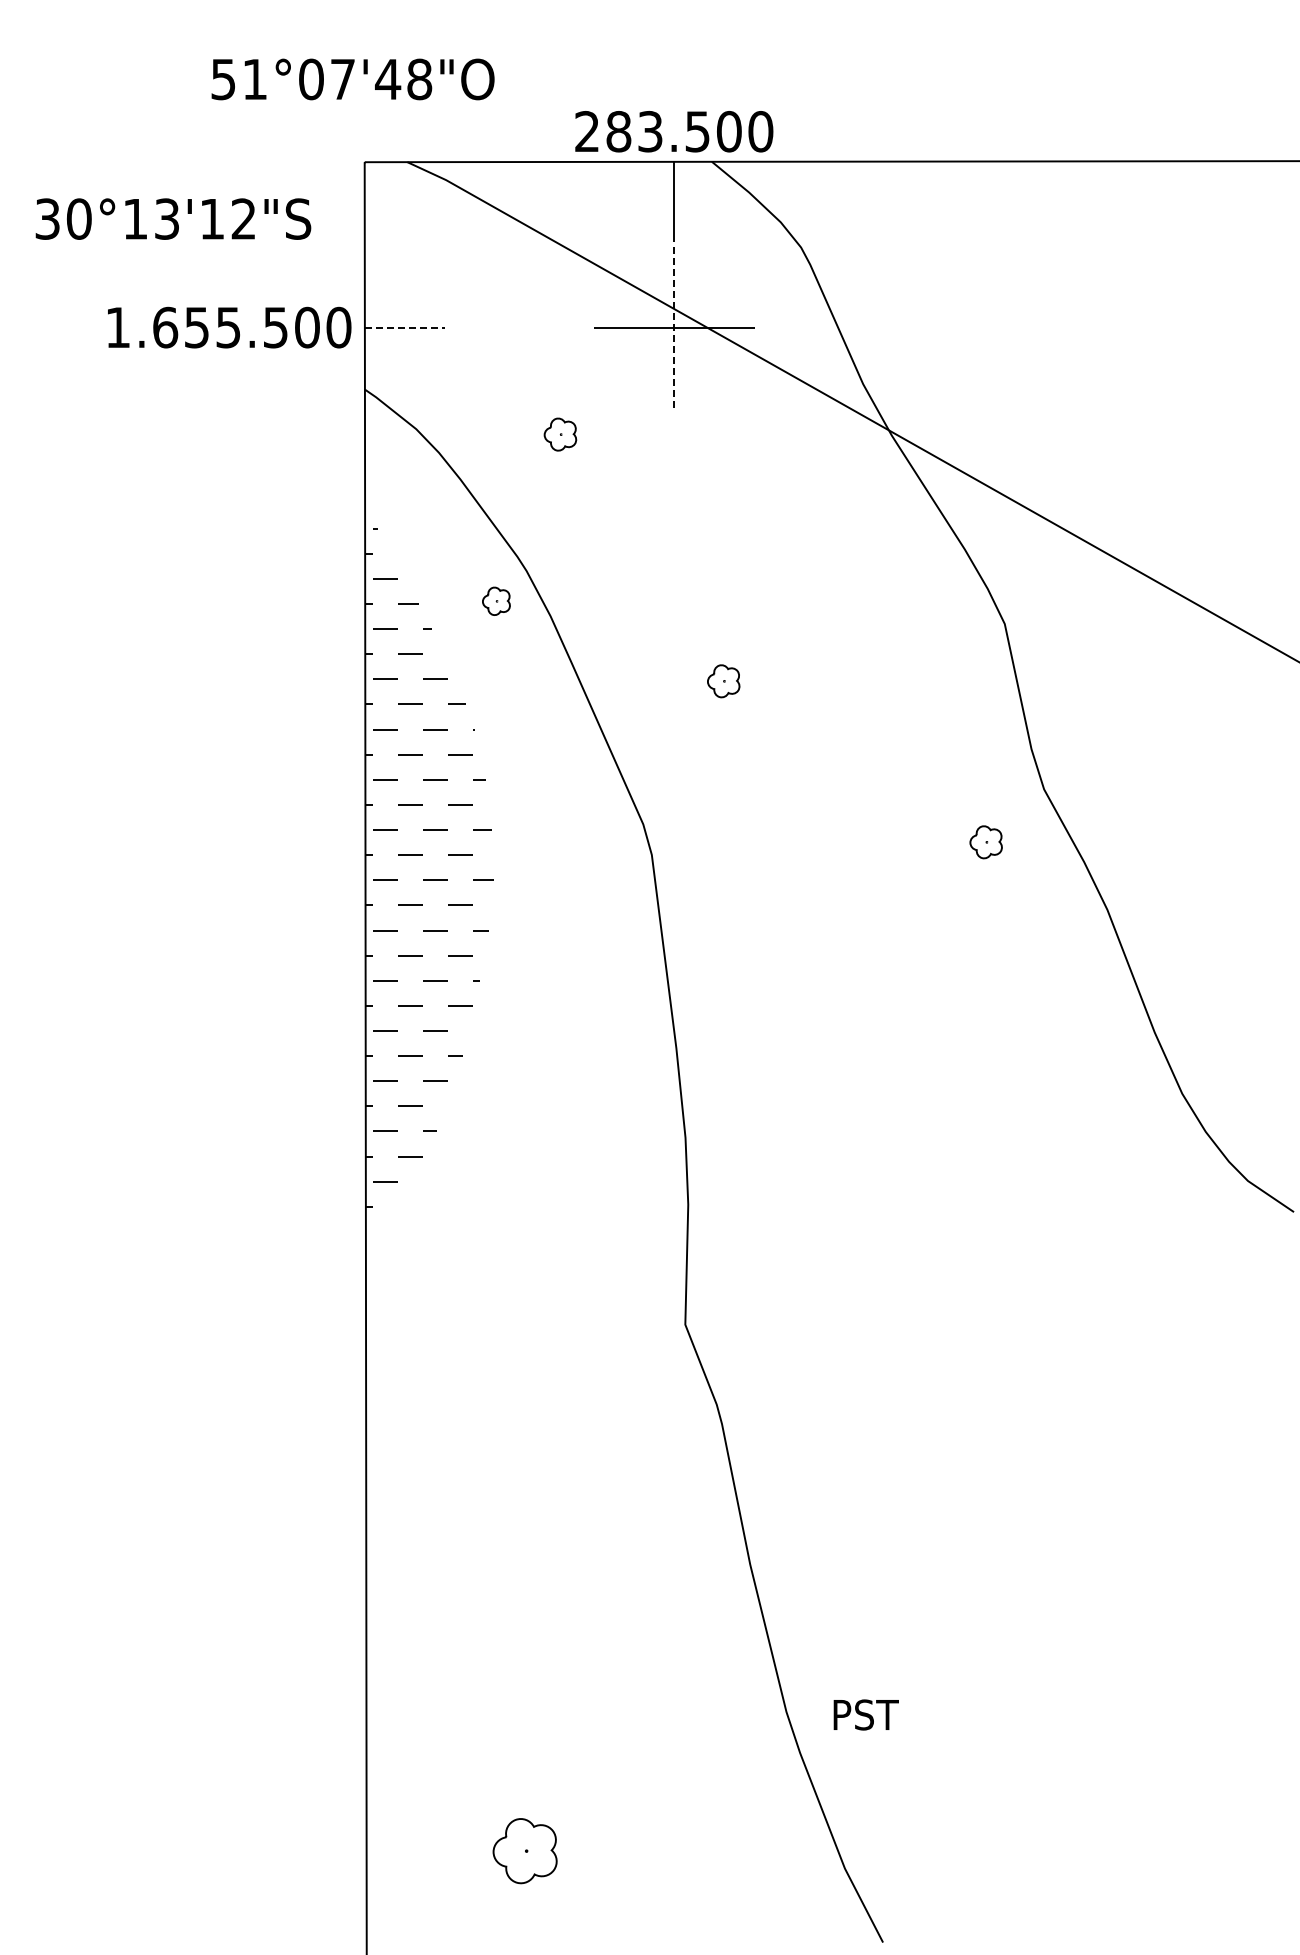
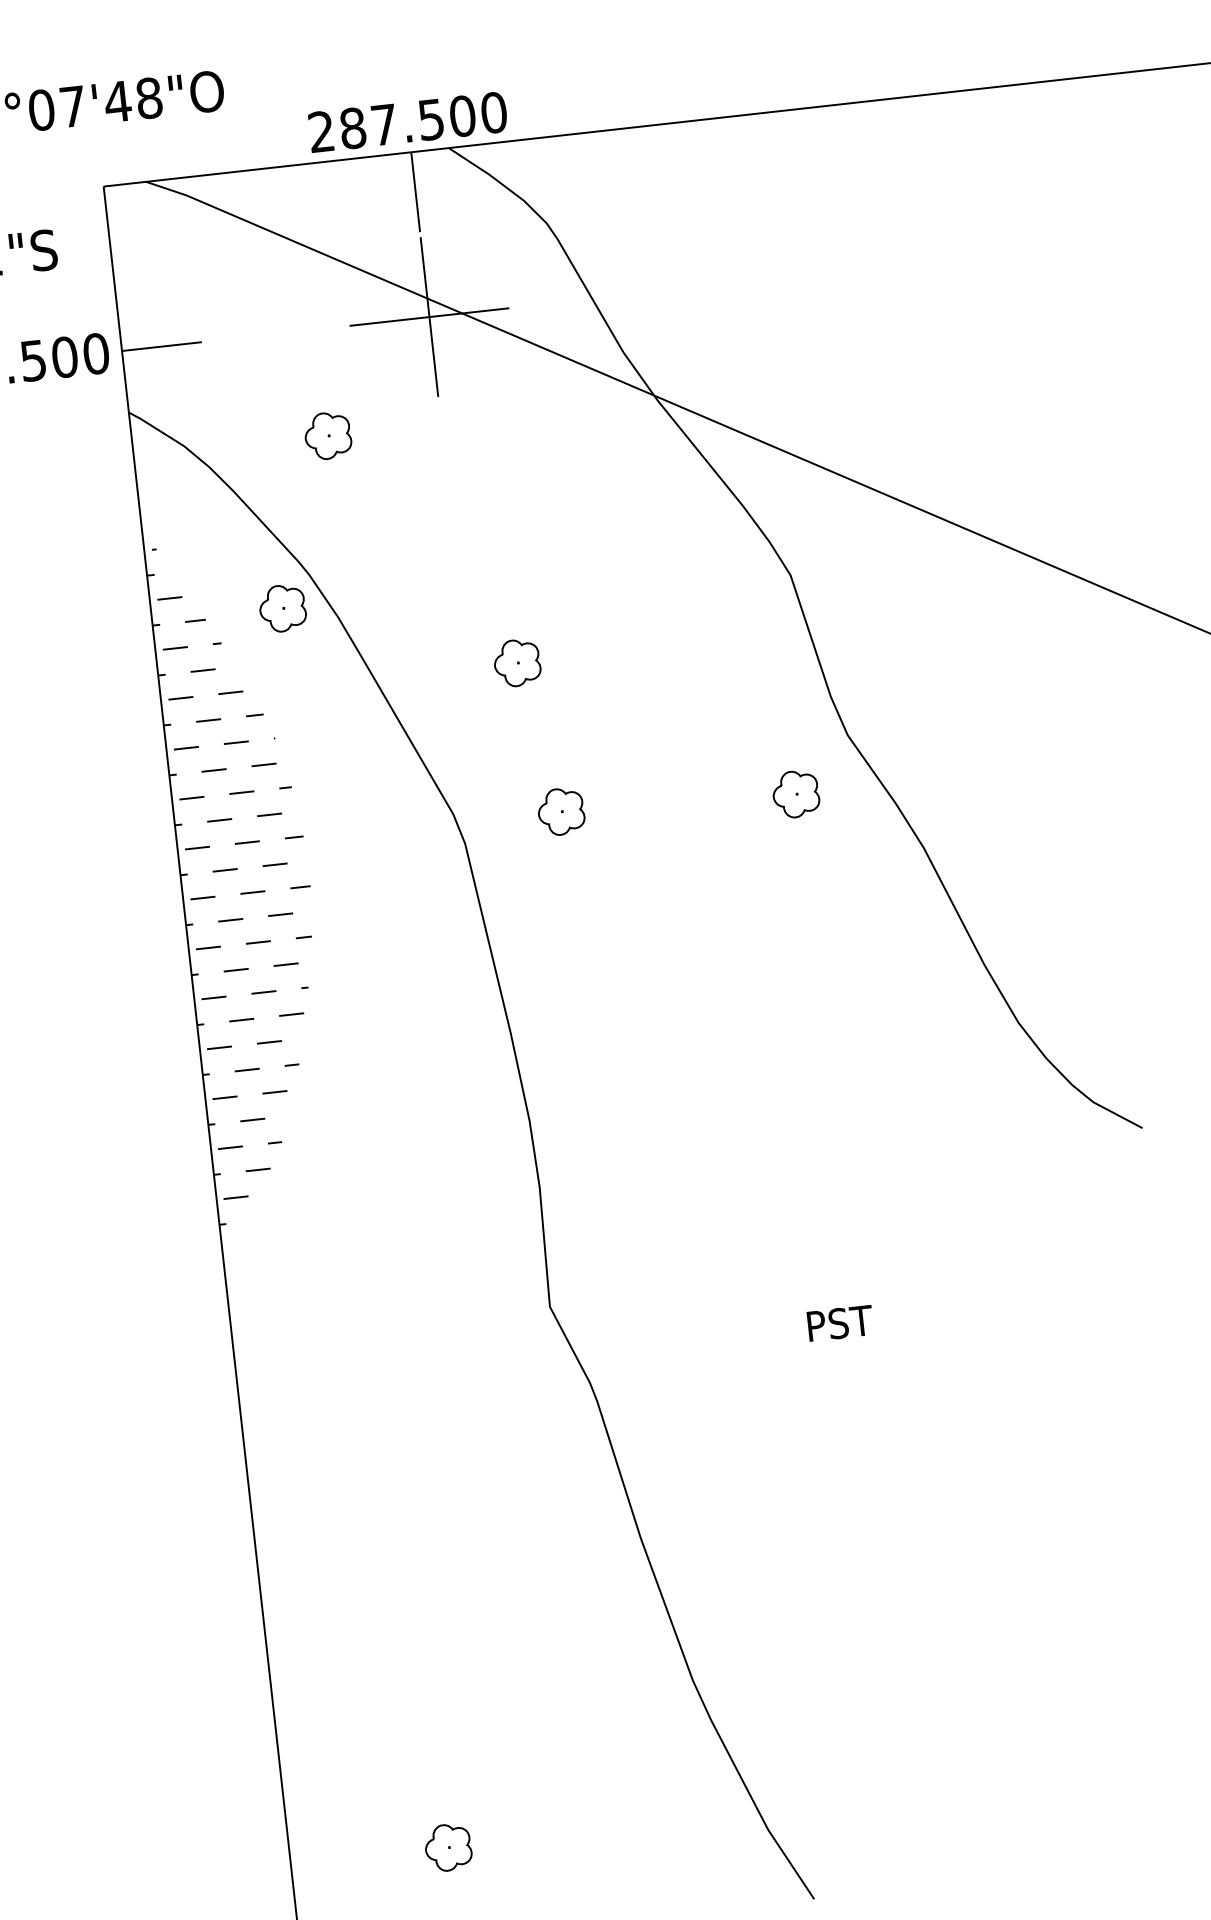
text: (650, 131) -> (384, 124), 283.500 -> 287.500
line: (405, 327) -> (162, 346), dashed -> solid
line: (674, 328) -> (429, 317), dashed -> solid
part: (560, 434) -> (328, 435), size x1.43
part: (496, 601) -> (282, 608), size x1.67
part: (723, 681) -> (517, 663), size x1.43
part: (750, 833) -> (560, 811), added
part: (985, 842) -> (795, 794), size x1.43
text: (865, 1714) -> (839, 1322), moved
part: (524, 1850) -> (447, 1847), size x0.71

